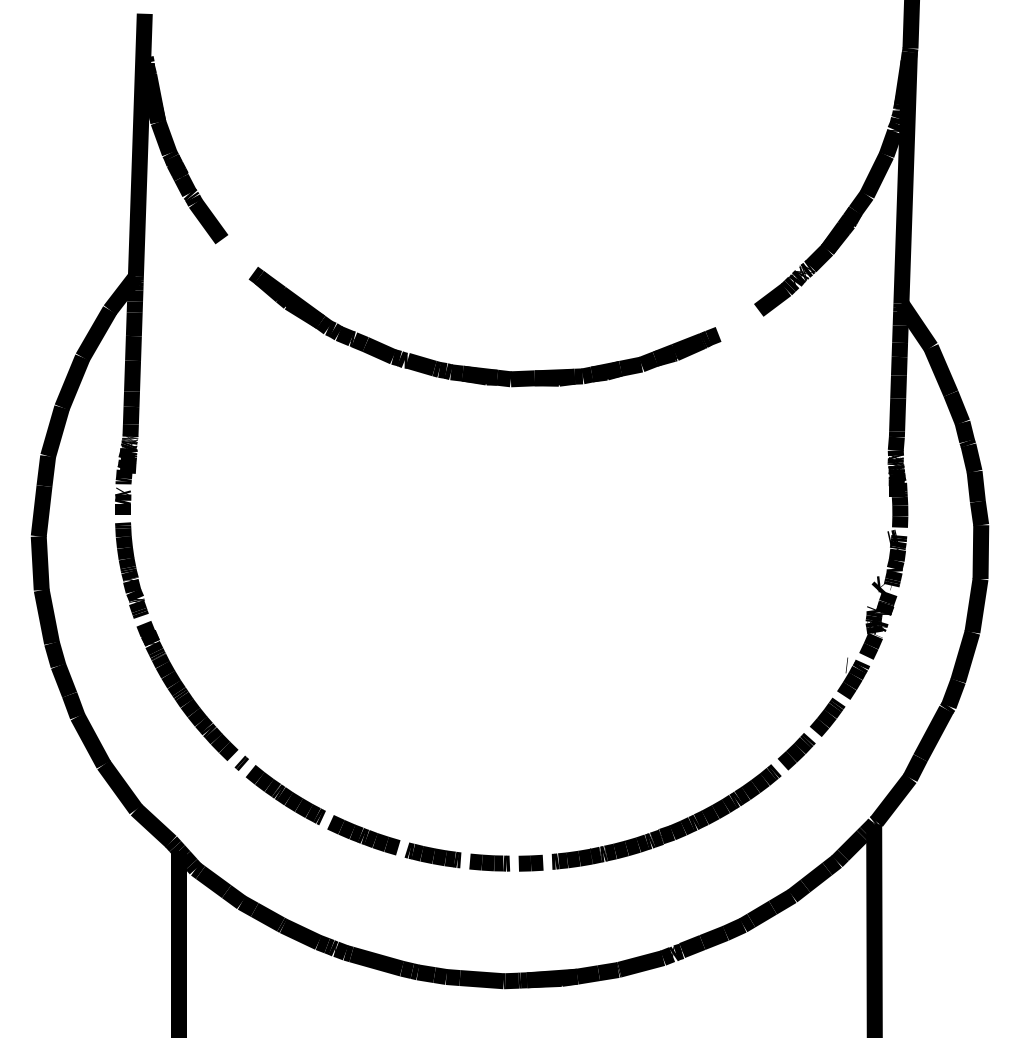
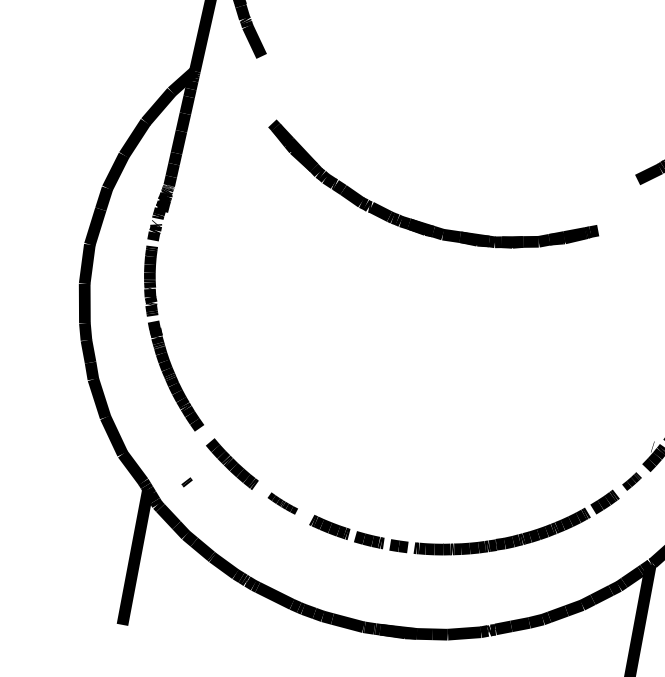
part: (481, 367) -> (423, 222), moved
part: (827, 716) -> (631, 481), size x0.7
part: (241, 762) -> (186, 481), moved
part: (363, 835) -> (282, 503), size x0.6

